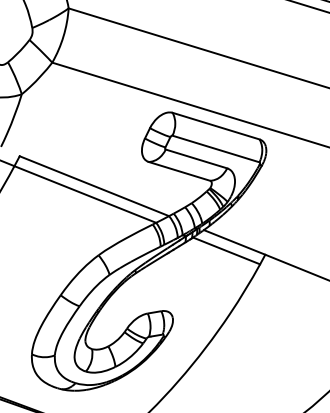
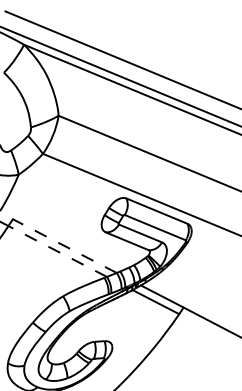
line: (93, 185) -> (64, 245), solid -> dashed
line: (85, 194) -> (57, 251), solid -> dashed

